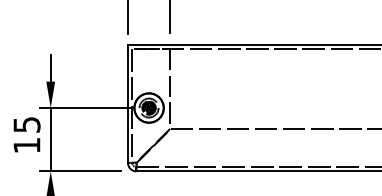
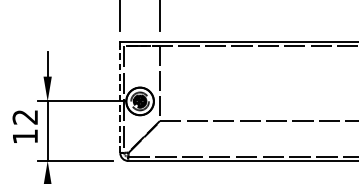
line: (127, 106) -> (119, 99), solid -> dashed
text: (26, 124) -> (24, 116), 15 -> 12

